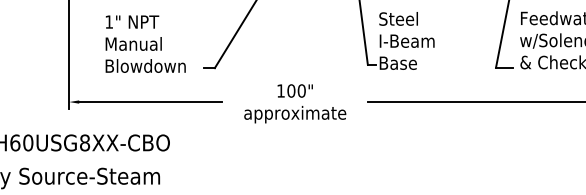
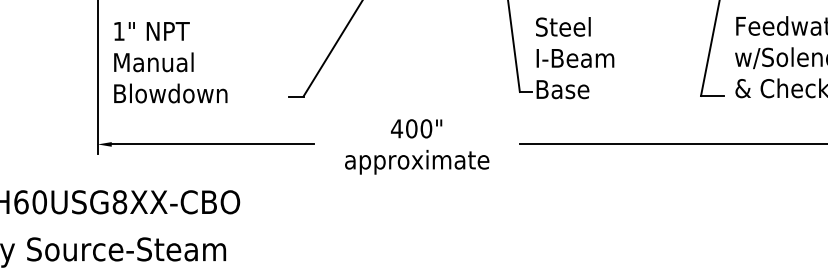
text: (145, 44) -> (170, 62), moved
text: (280, 90) -> (396, 128), 100" -> 400"

